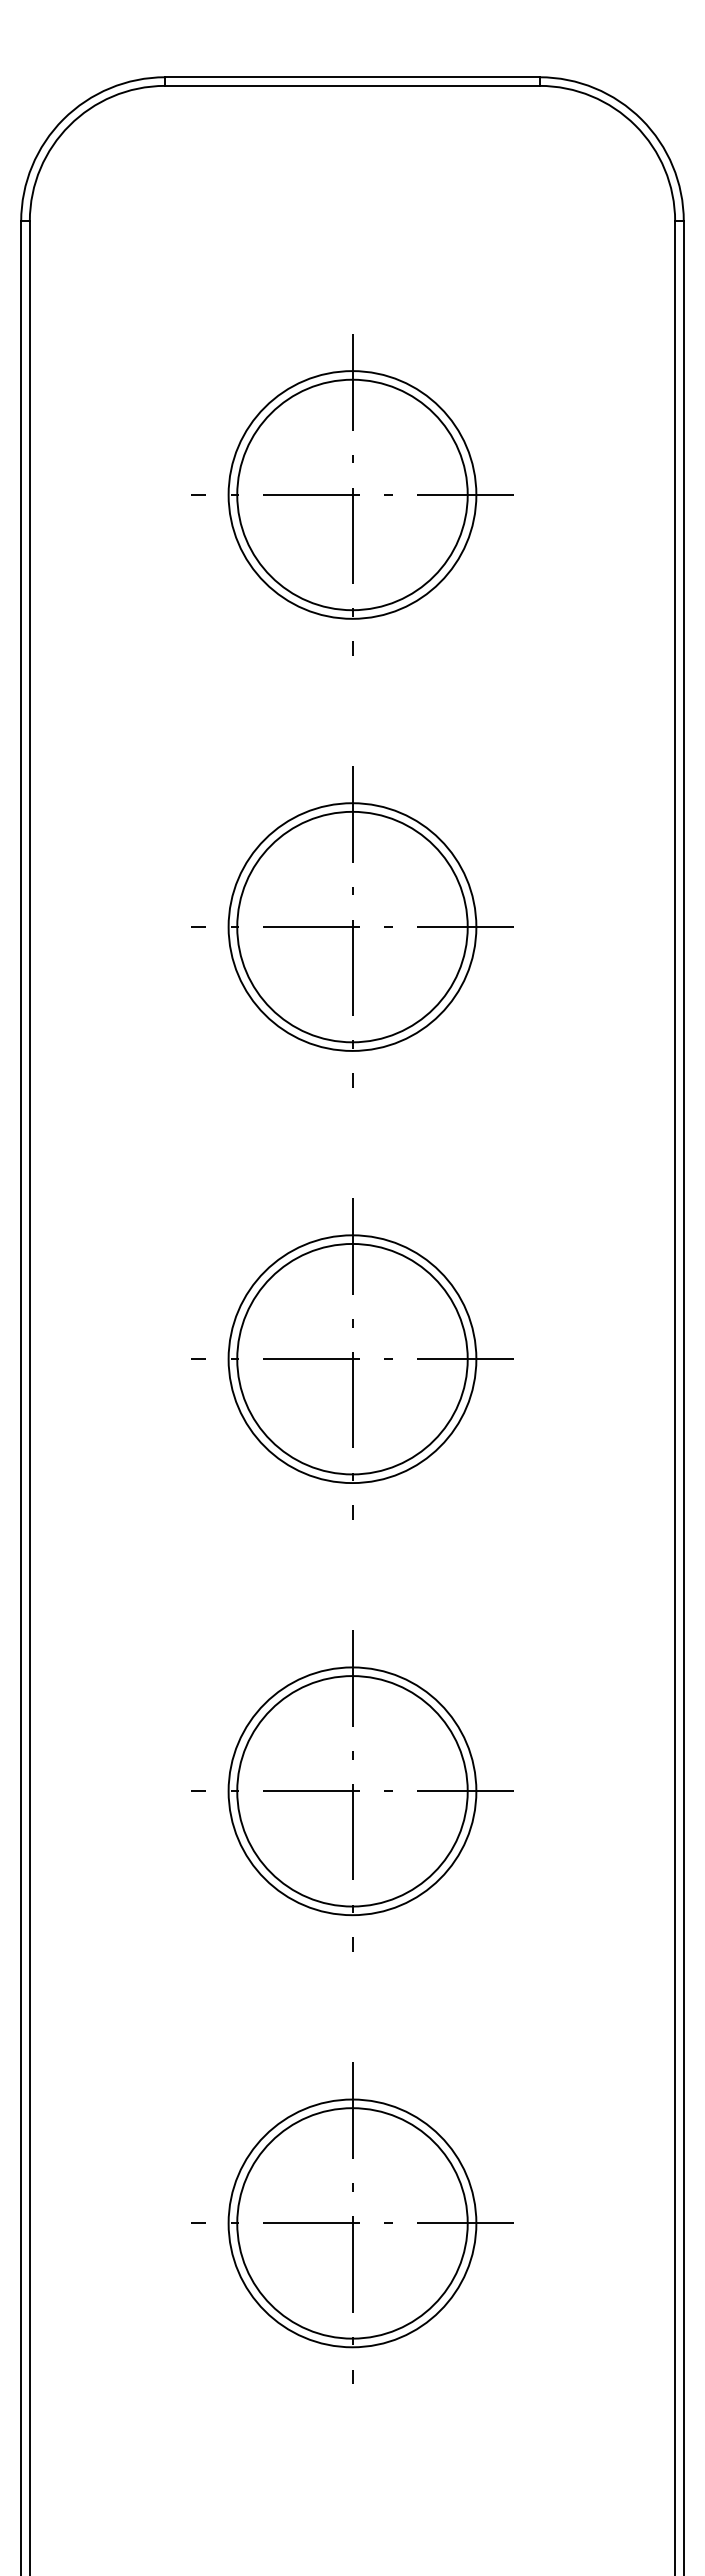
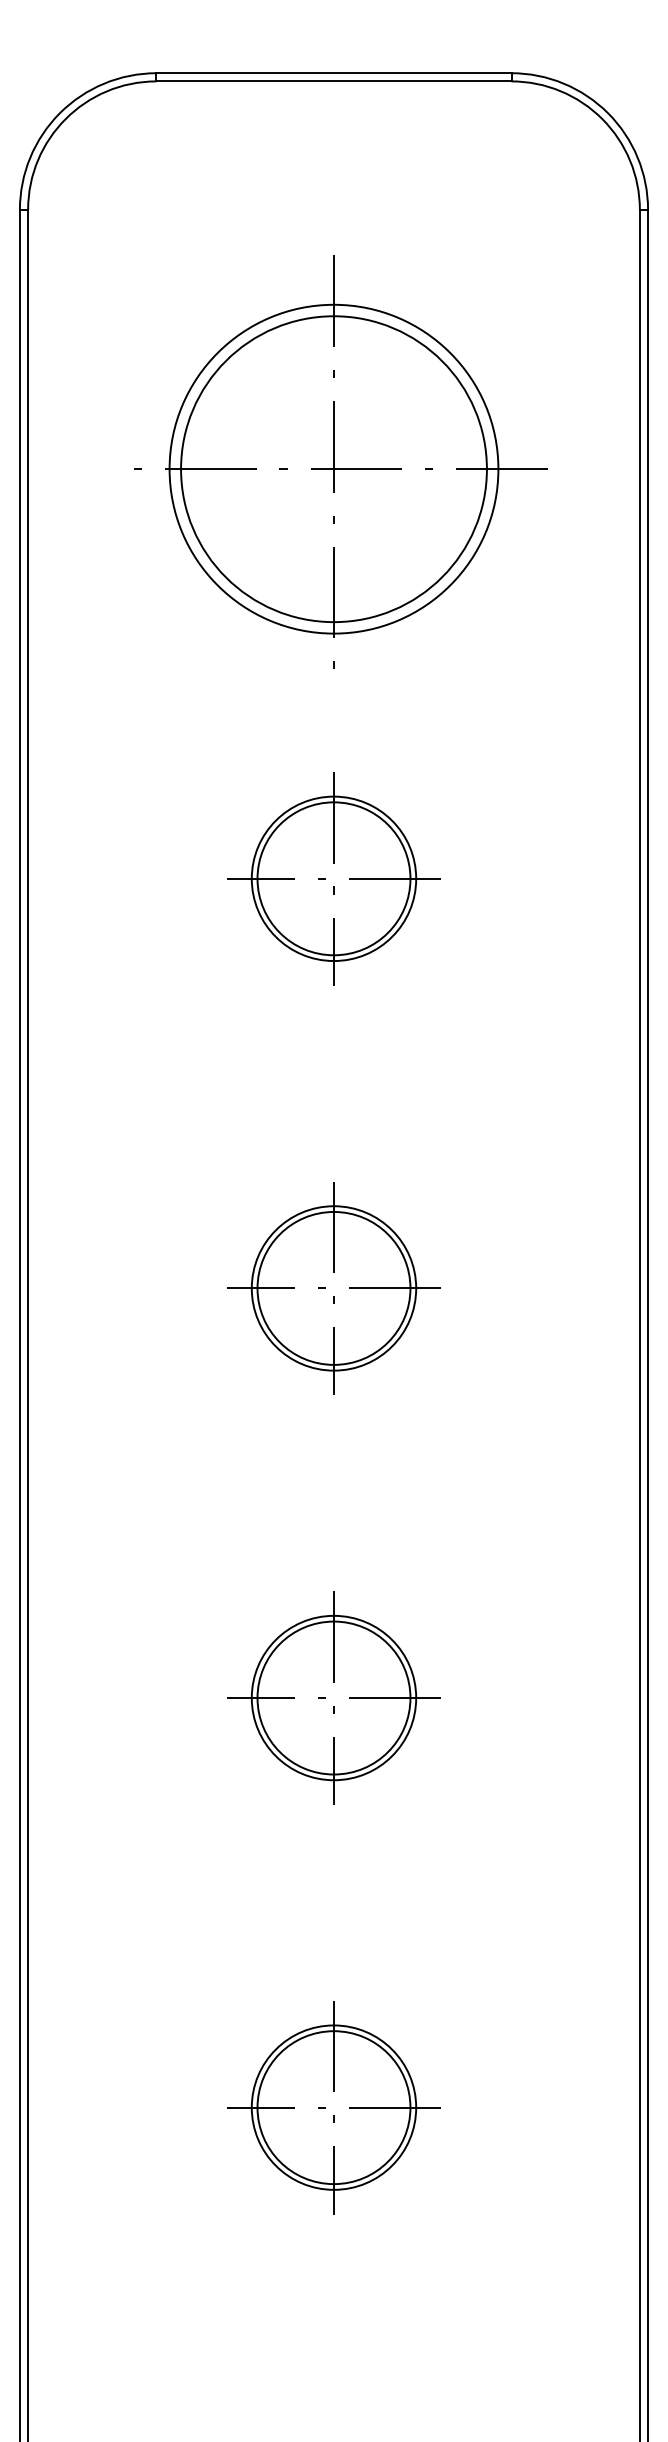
part: (352, 494) -> (334, 468), size x1.4
part: (352, 926) -> (334, 878), size x0.7
part: (352, 1358) -> (334, 1287), size x0.7
part: (352, 1790) -> (334, 1697), size x0.7
part: (352, 2222) -> (334, 2106), size x0.7

